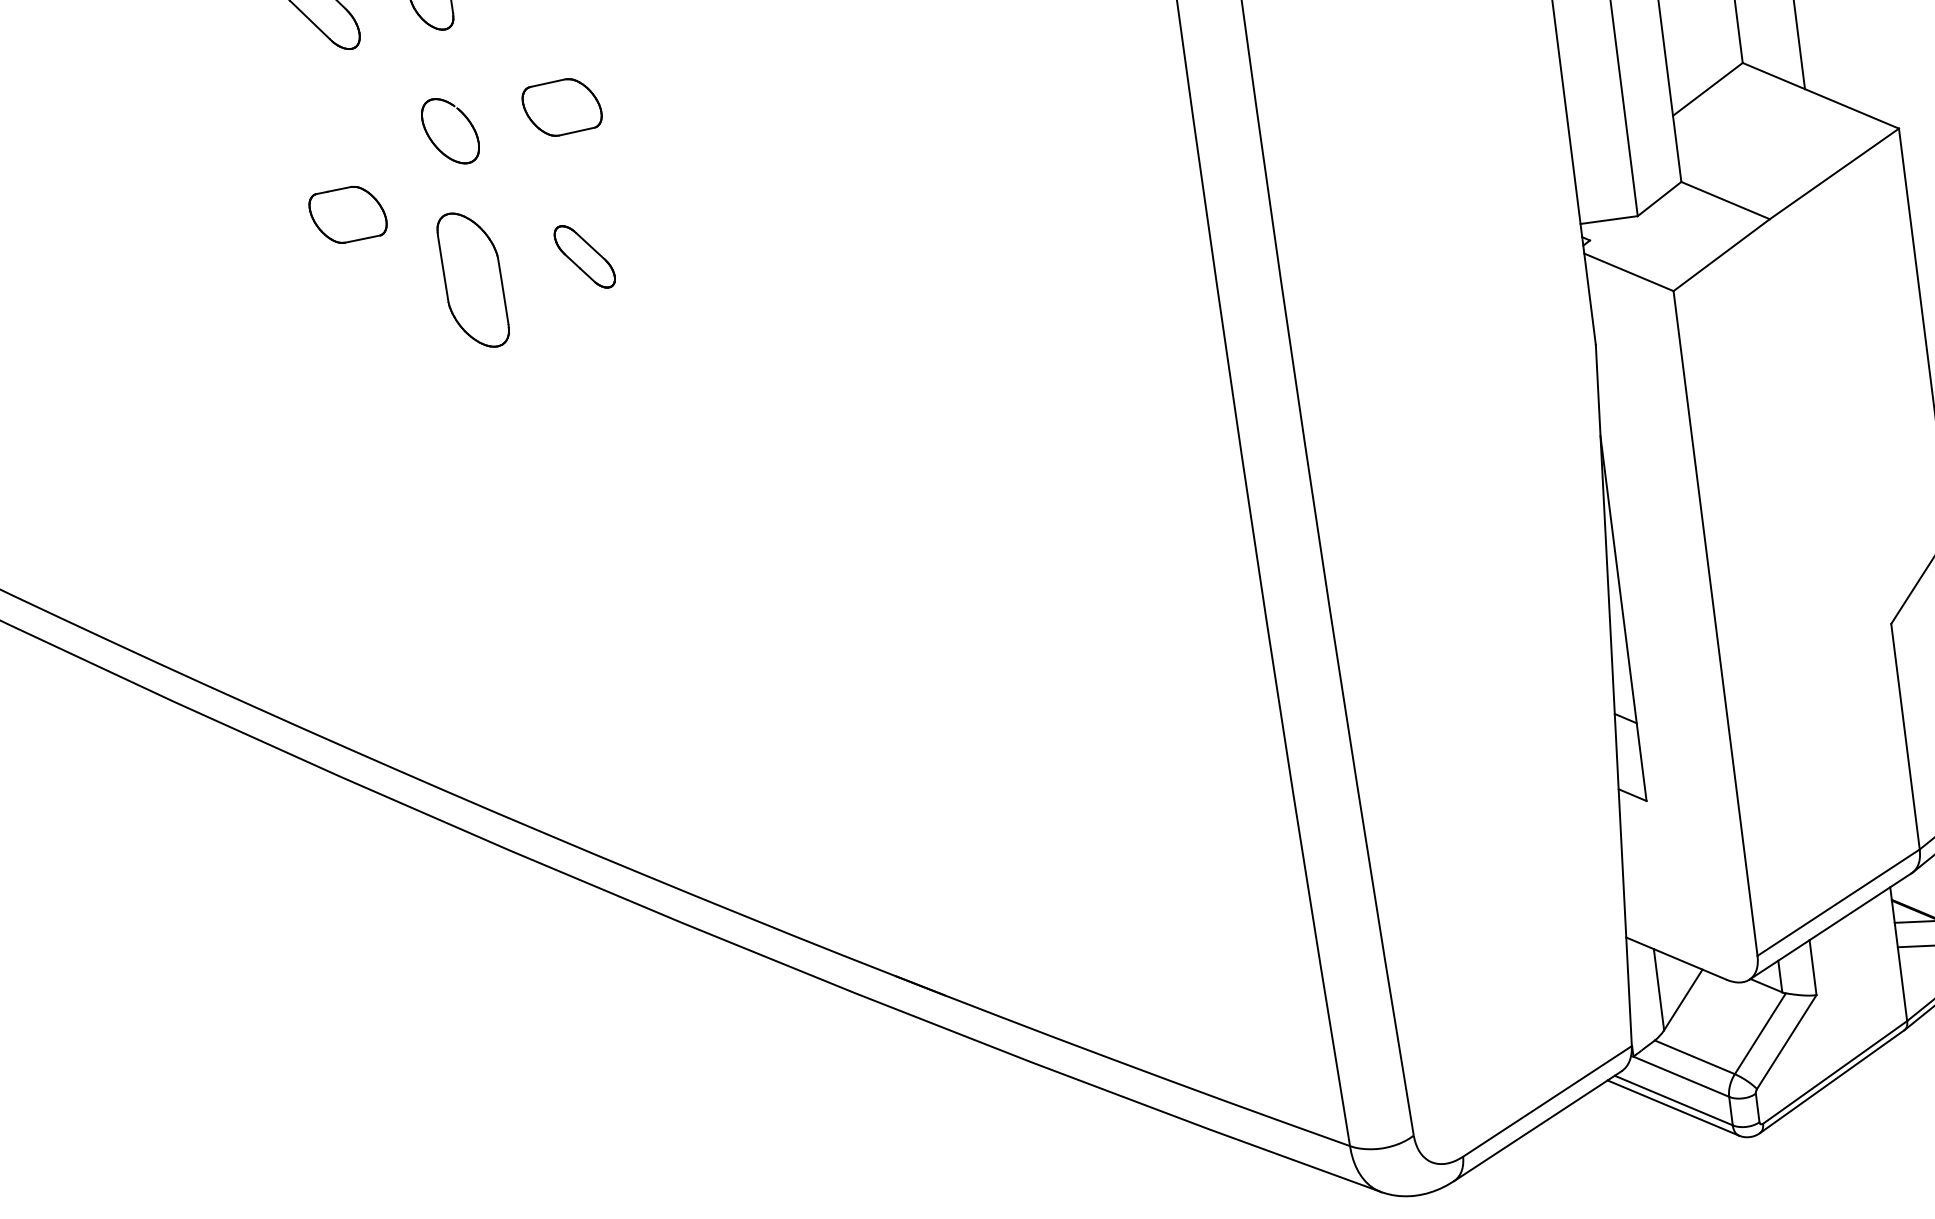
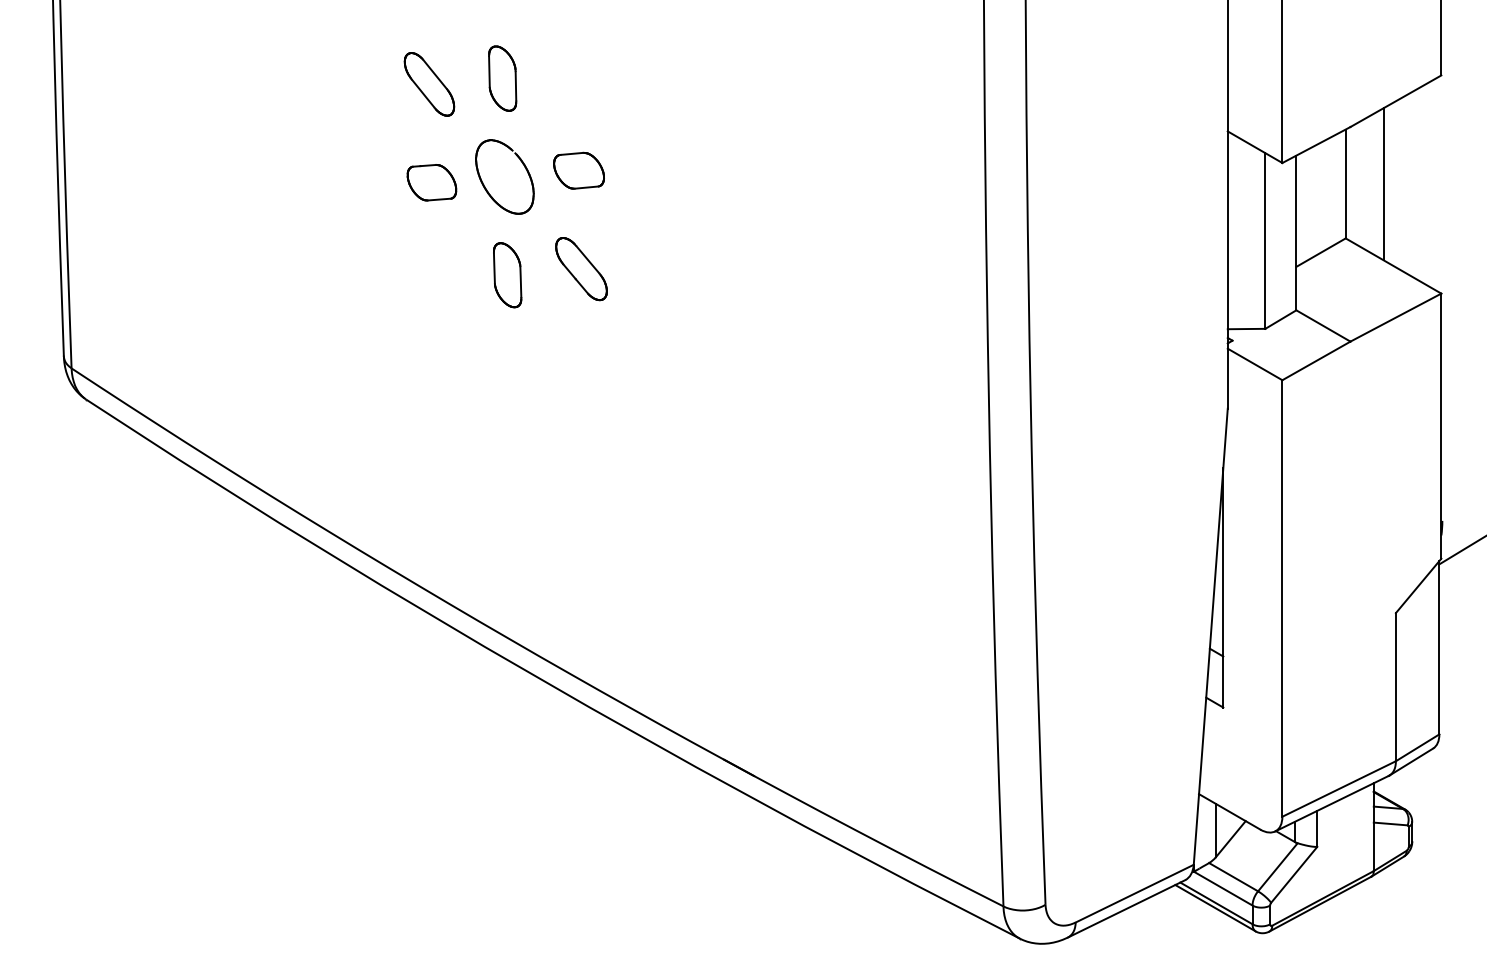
part: (449, 130) -> (504, 176), size x1.67
part: (347, 214) -> (431, 182), moved
part: (584, 257) -> (581, 269), size x1.43
part: (473, 280) -> (507, 275), size x0.71

